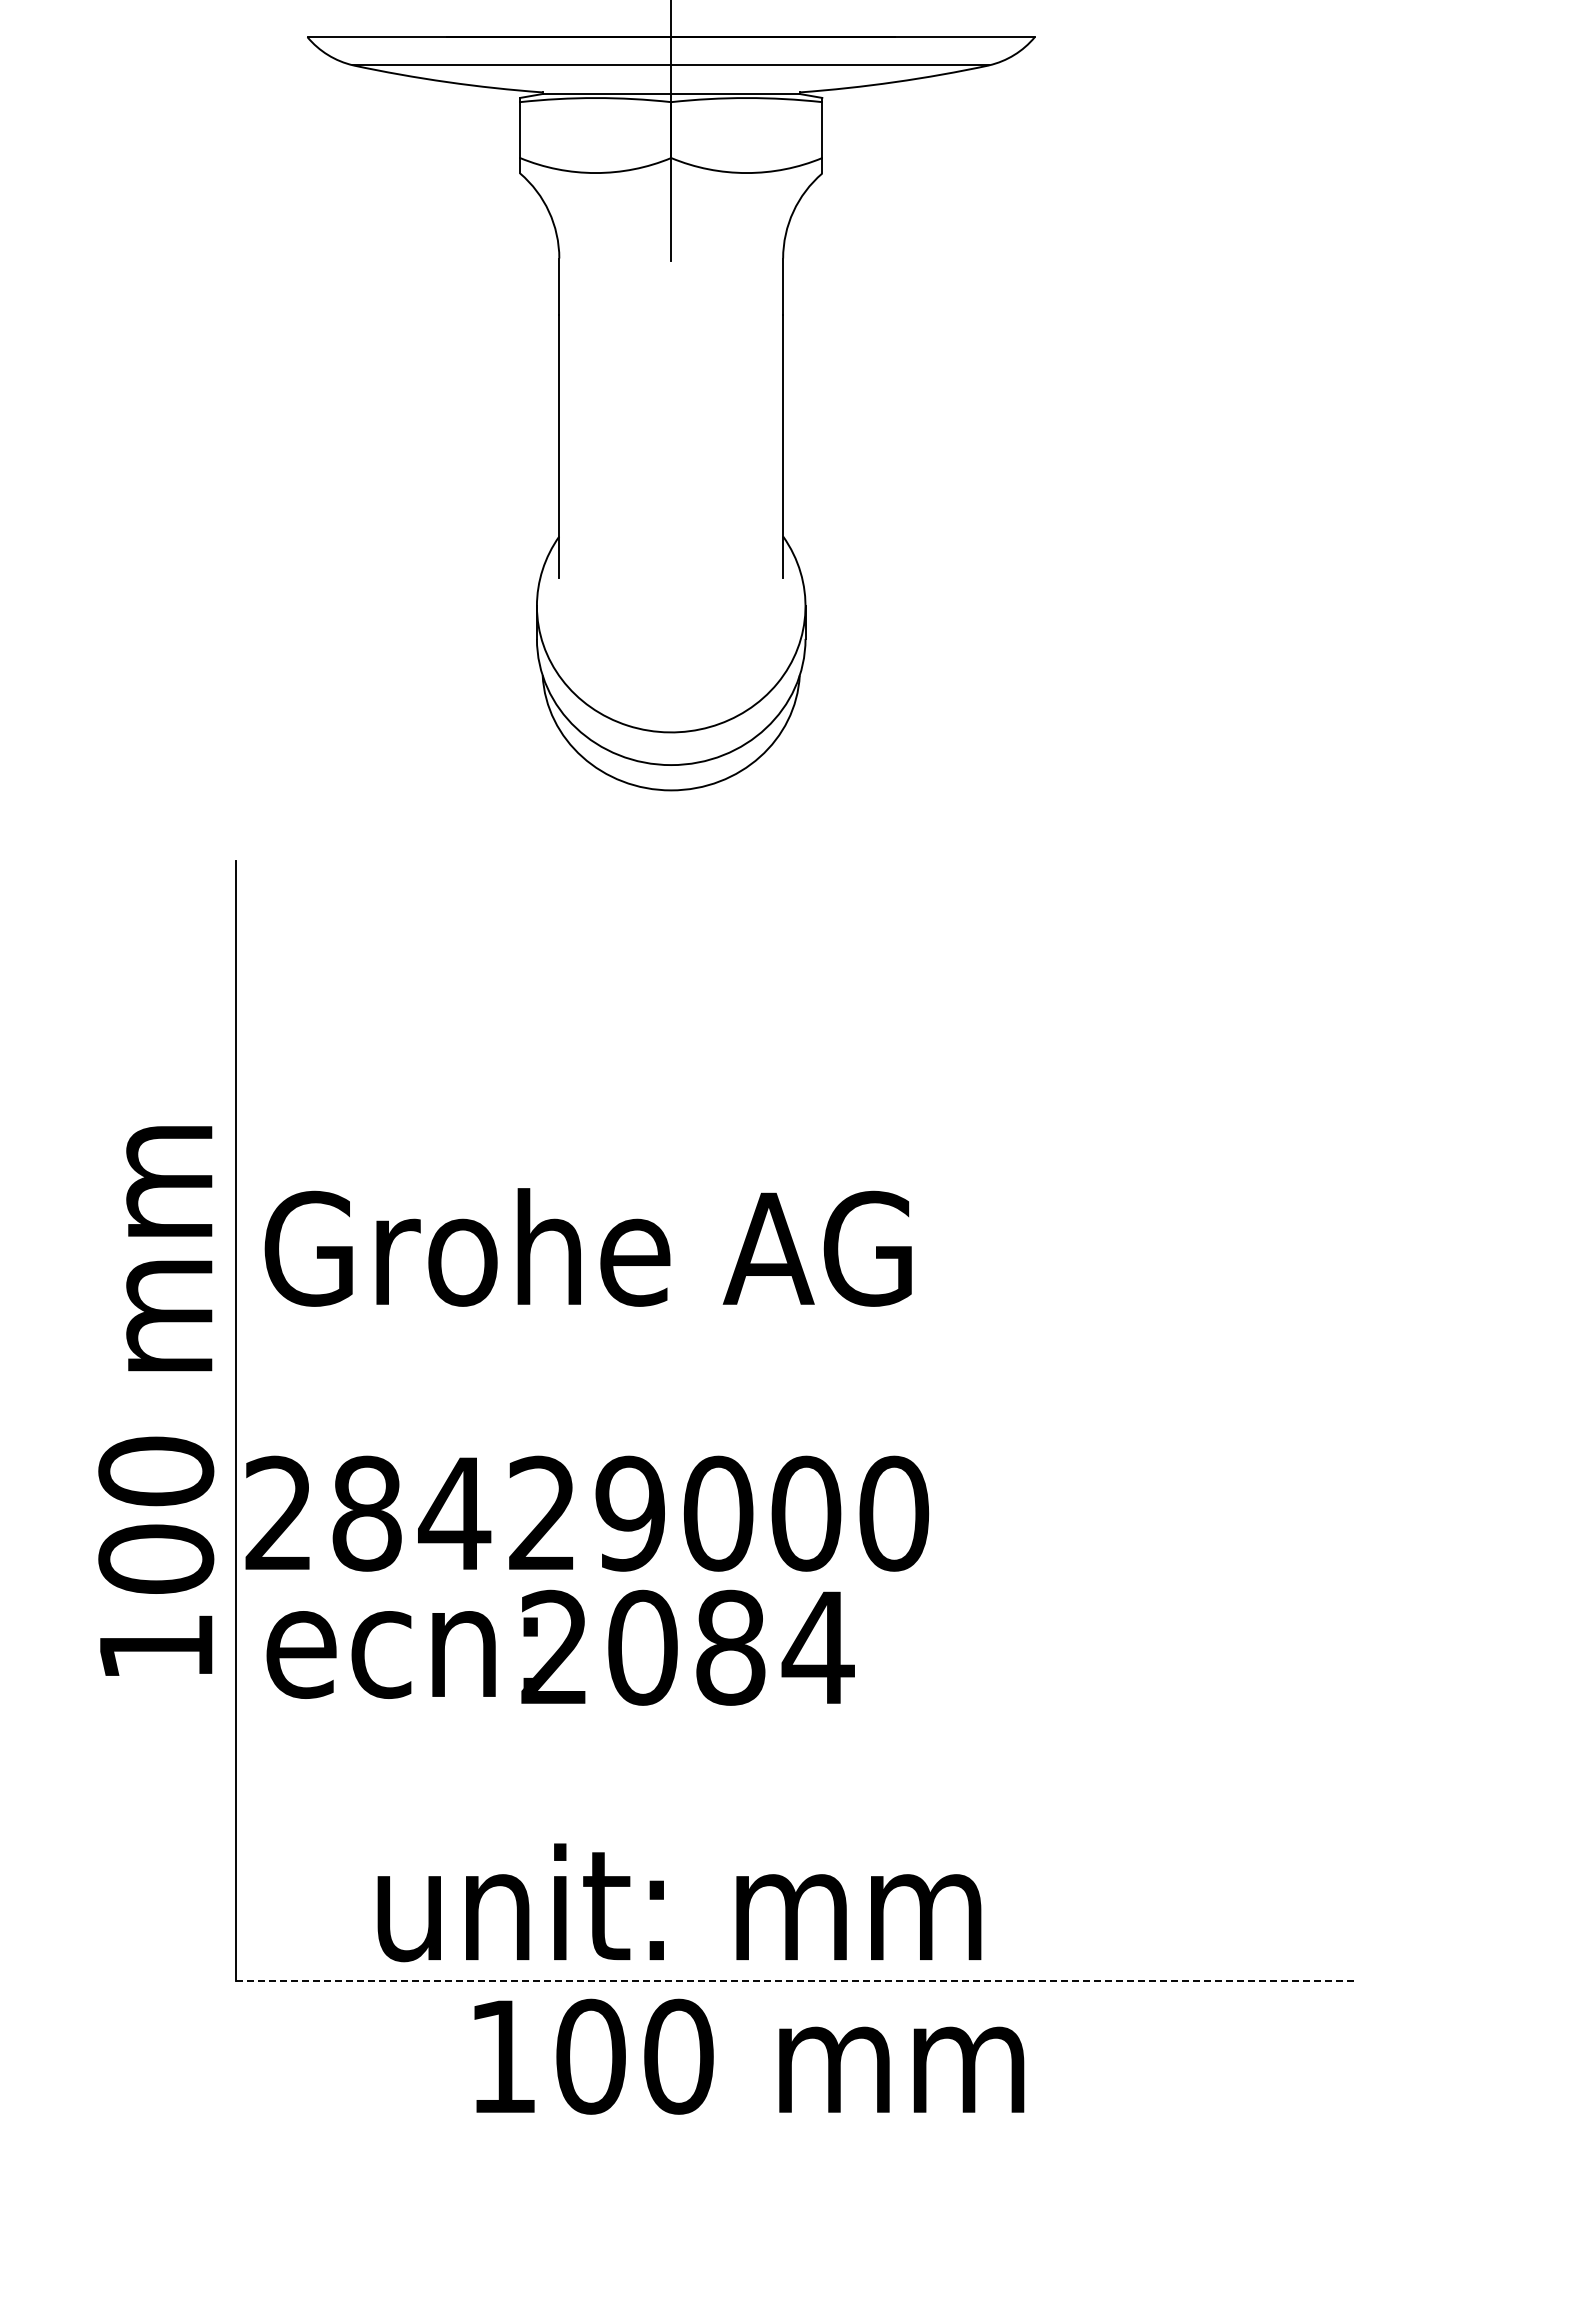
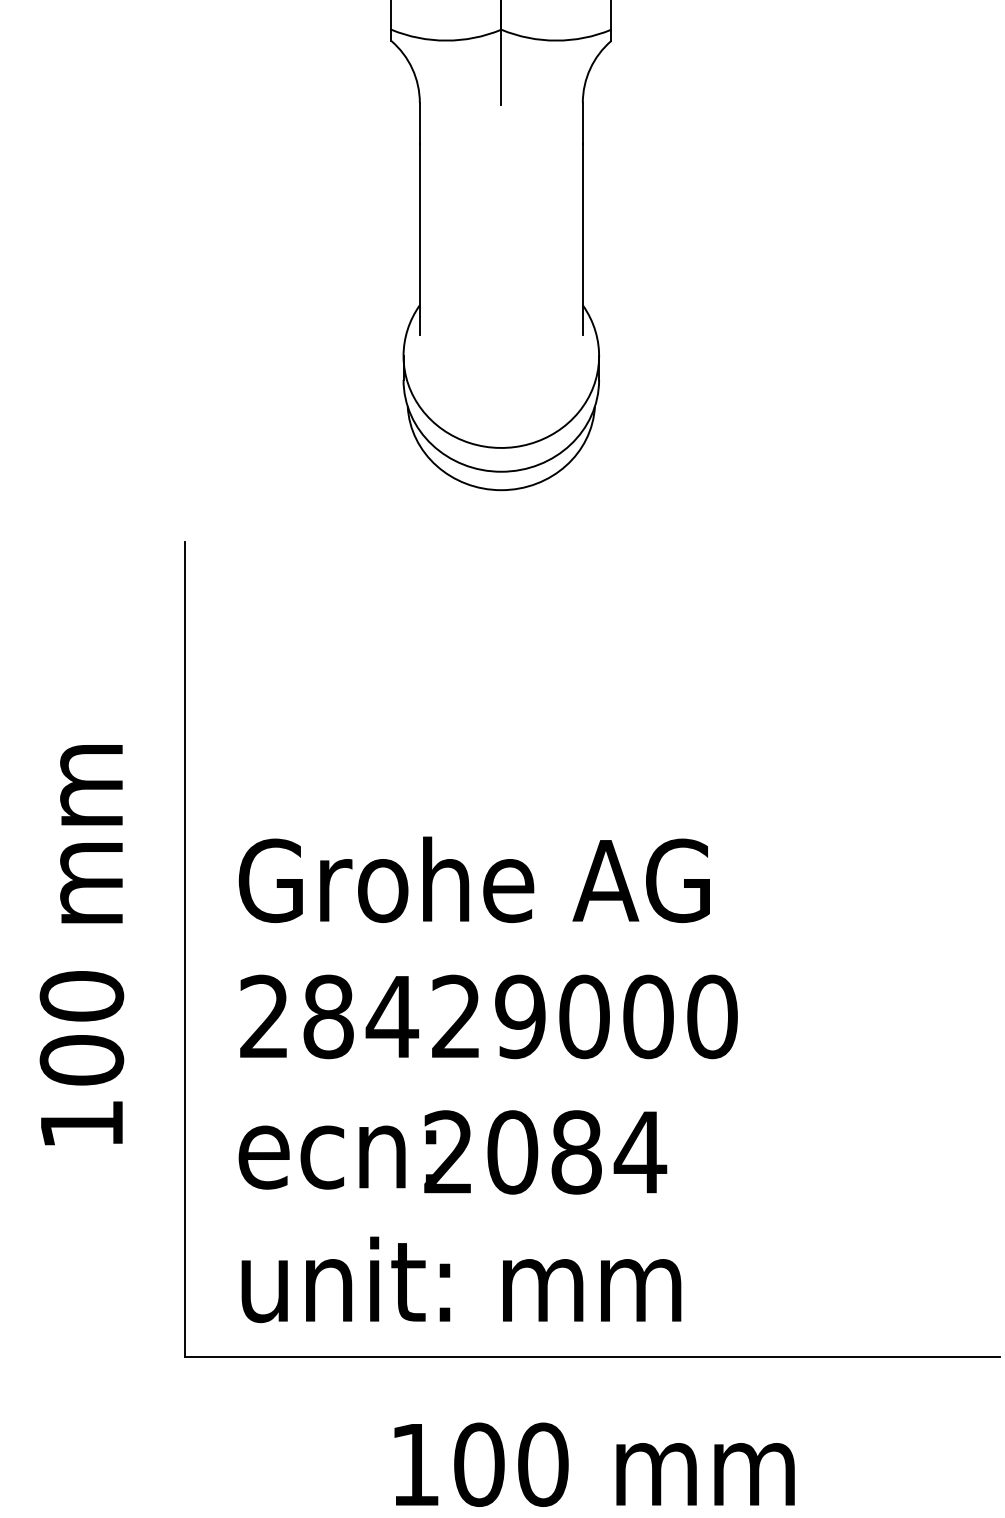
text: (587, 1247) -> (473, 879), moved
text: (156, 1400) -> (82, 944), moved
text: (587, 1513) -> (489, 1016), moved
text: (560, 1647) -> (452, 1152), moved
text: (679, 1902) -> (461, 1279), moved
line: (796, 1980) -> (592, 1356), dashed -> solid
text: (749, 2056) -> (594, 1464), moved

